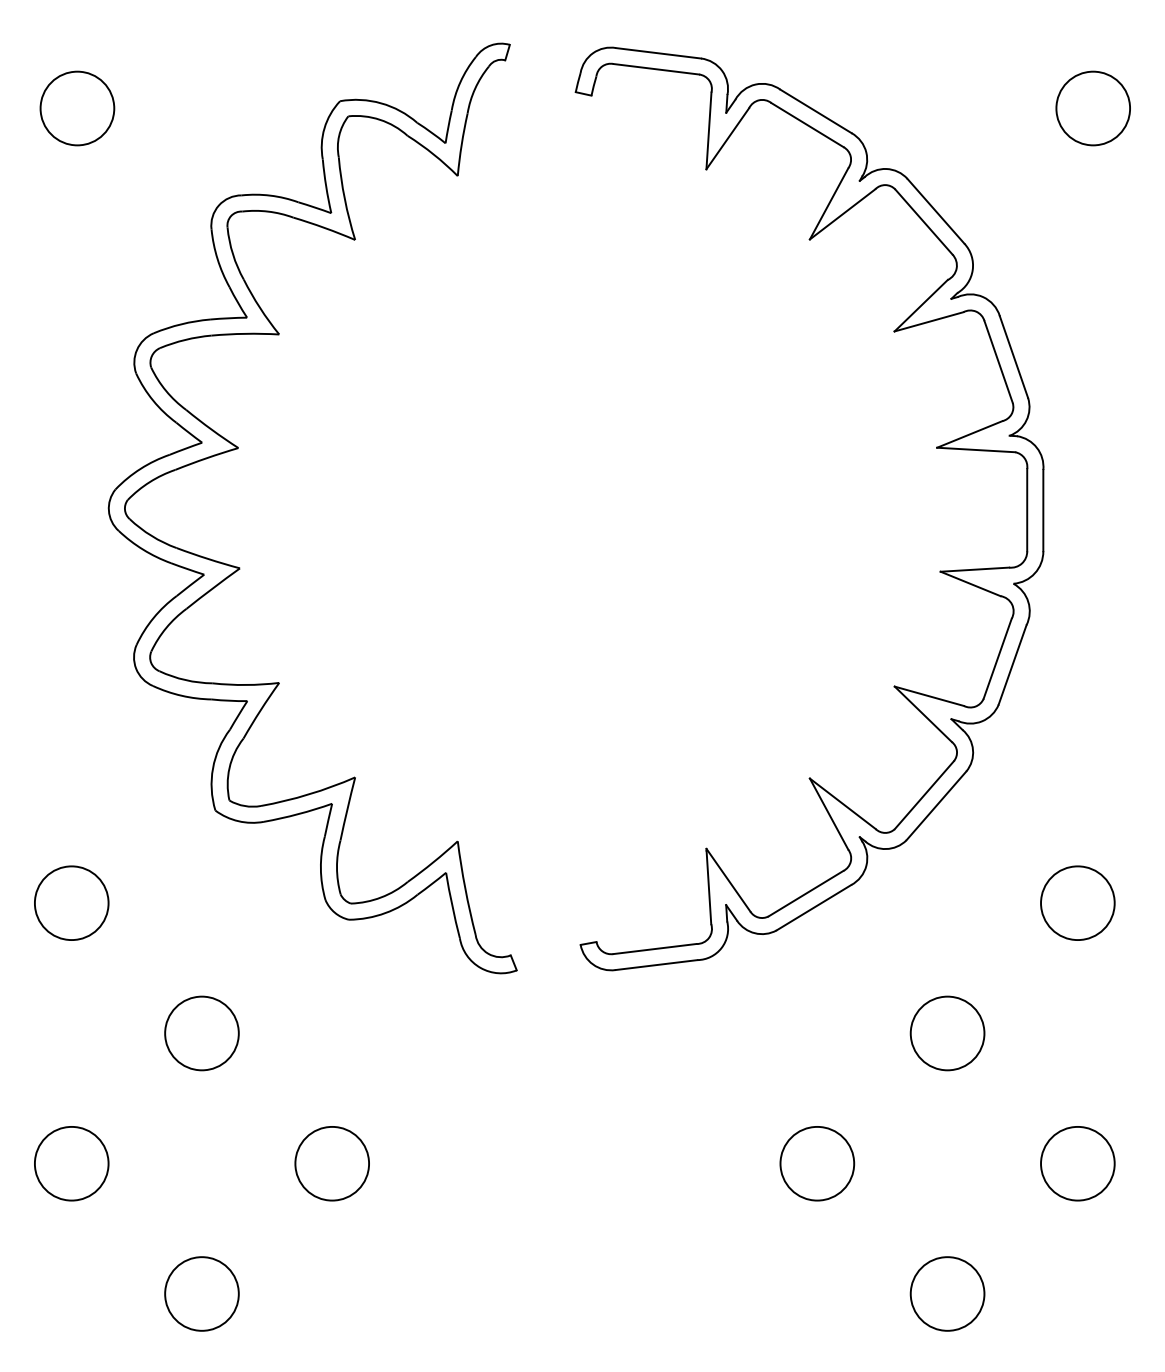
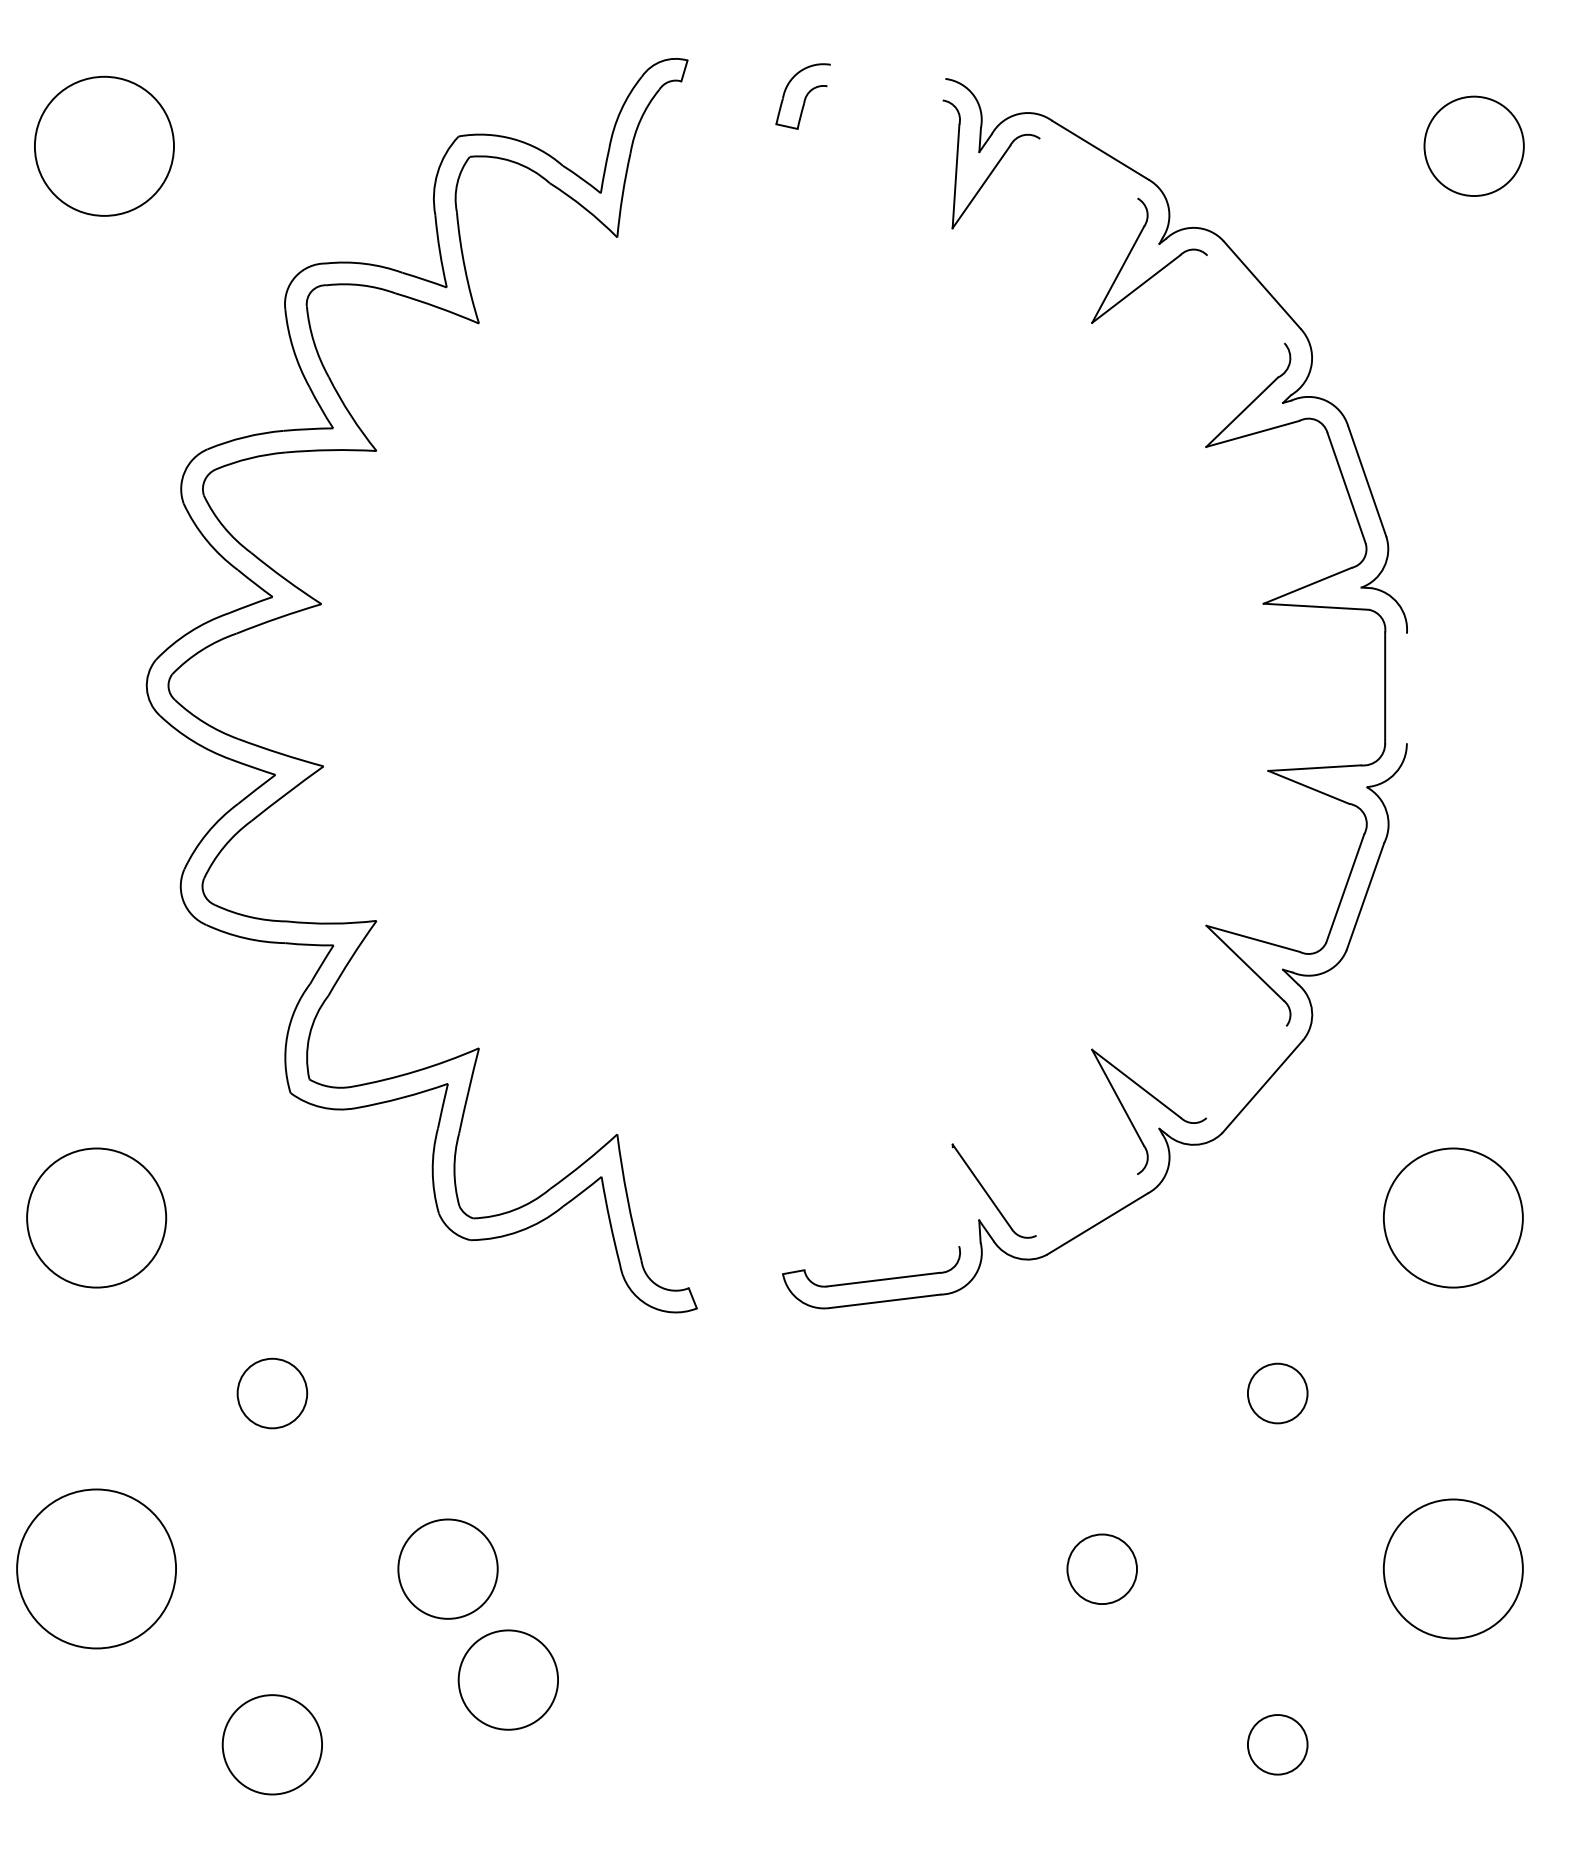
line: (658, 53) -> (887, 72), removed
line: (656, 69) -> (885, 93), removed
circle: (77, 108) -> (104, 146), size x1.4
line: (807, 125) -> (1088, 169), removed
line: (923, 221) -> (1245, 298), removed
line: (1043, 510) -> (1407, 688), removed
line: (923, 795) -> (1245, 1072), removed
line: (708, 887) -> (955, 1196), removed
line: (805, 893) -> (1086, 1204), removed
circle: (71, 902) -> (96, 1216), size x1.4
circle: (1077, 902) -> (1452, 1216), size x1.4
circle: (201, 1033) -> (271, 1393), size x0.7
circle: (947, 1033) -> (1277, 1393), size x0.6
circle: (71, 1163) -> (96, 1568), size x1.6
circle: (817, 1163) -> (1102, 1568), size x0.7
circle: (1077, 1163) -> (1452, 1568), size x1.4
circle: (376, 1245) -> (507, 1679), added
circle: (947, 1293) -> (1277, 1744), size x0.6

